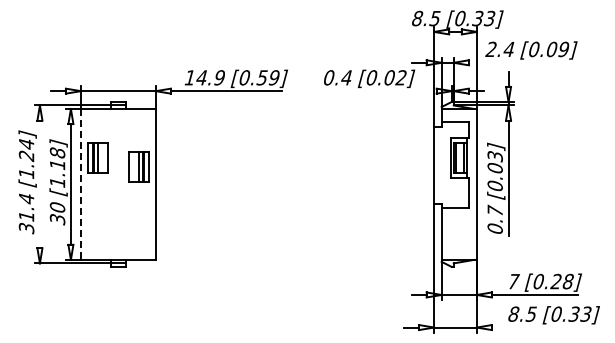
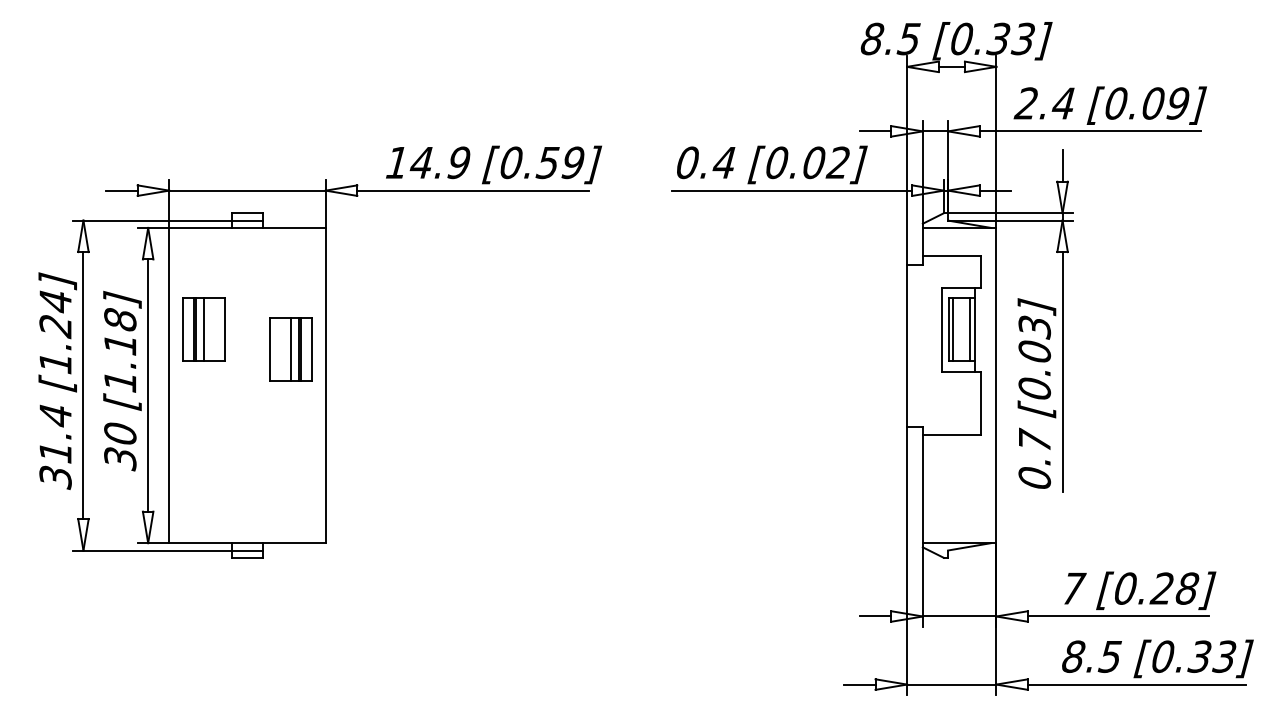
line: (521, 62) -> (1089, 130), added
line: (378, 91) -> (790, 191), added
line: (39, 184) -> (82, 385), added
line: (80, 184) -> (168, 385), dashed -> solid
line: (543, 327) -> (1135, 684), added

